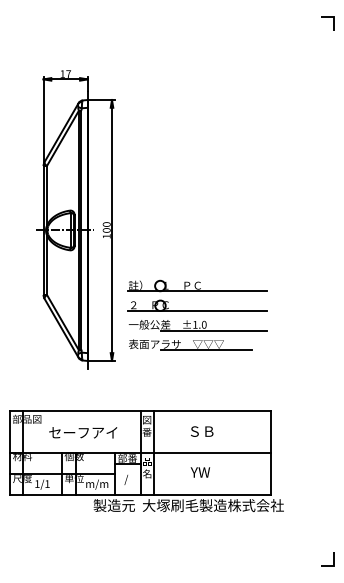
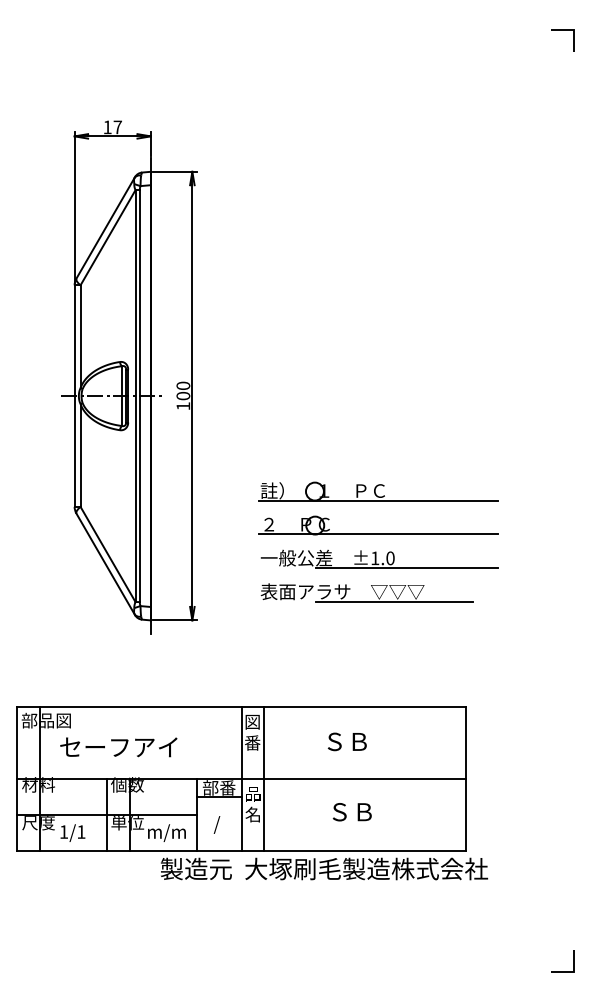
part: (197, 314) -> (378, 540), moved
text: (83, 432) -> (119, 746), moved
text: (203, 472) -> (349, 812), YW -> ＳＢ

